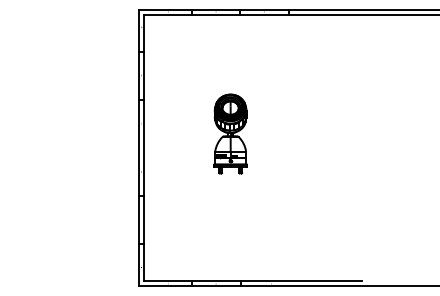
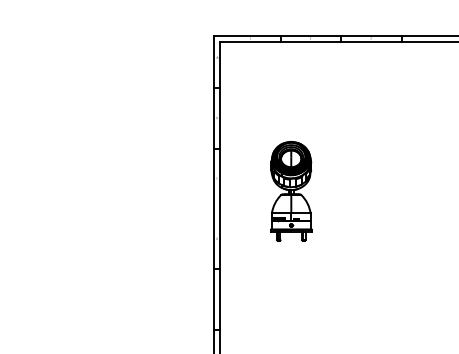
part: (230, 133) -> (291, 190), moved

